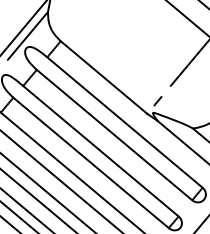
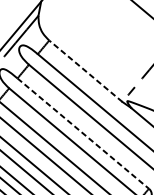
line: (103, 77) -> (85, 71), solid -> dashed
line: (101, 151) -> (83, 133), solid -> dashed

